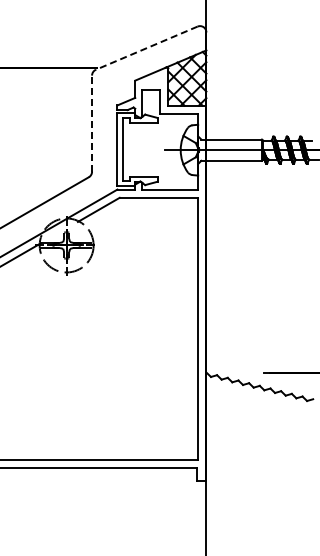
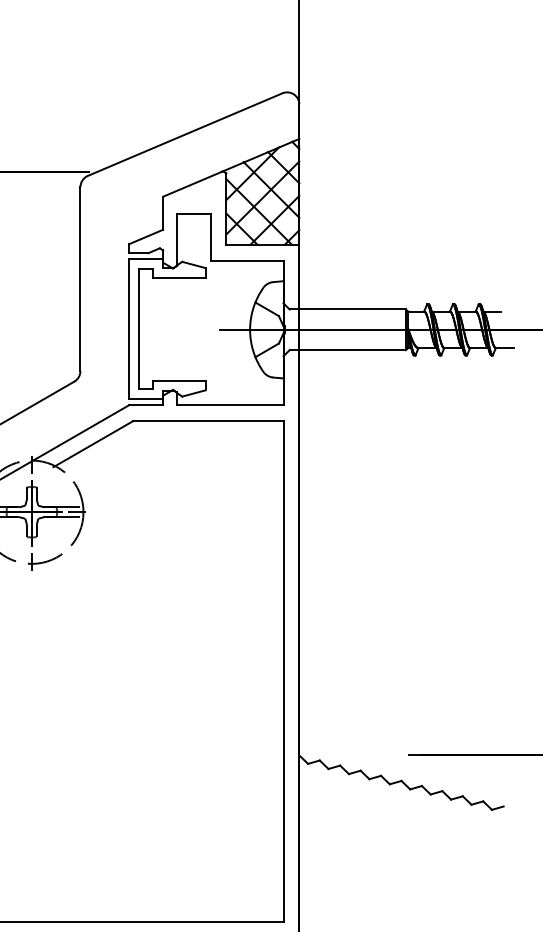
line: (146, 48) -> (184, 135), dashed -> solid
line: (92, 123) -> (81, 278), dashed -> solid

